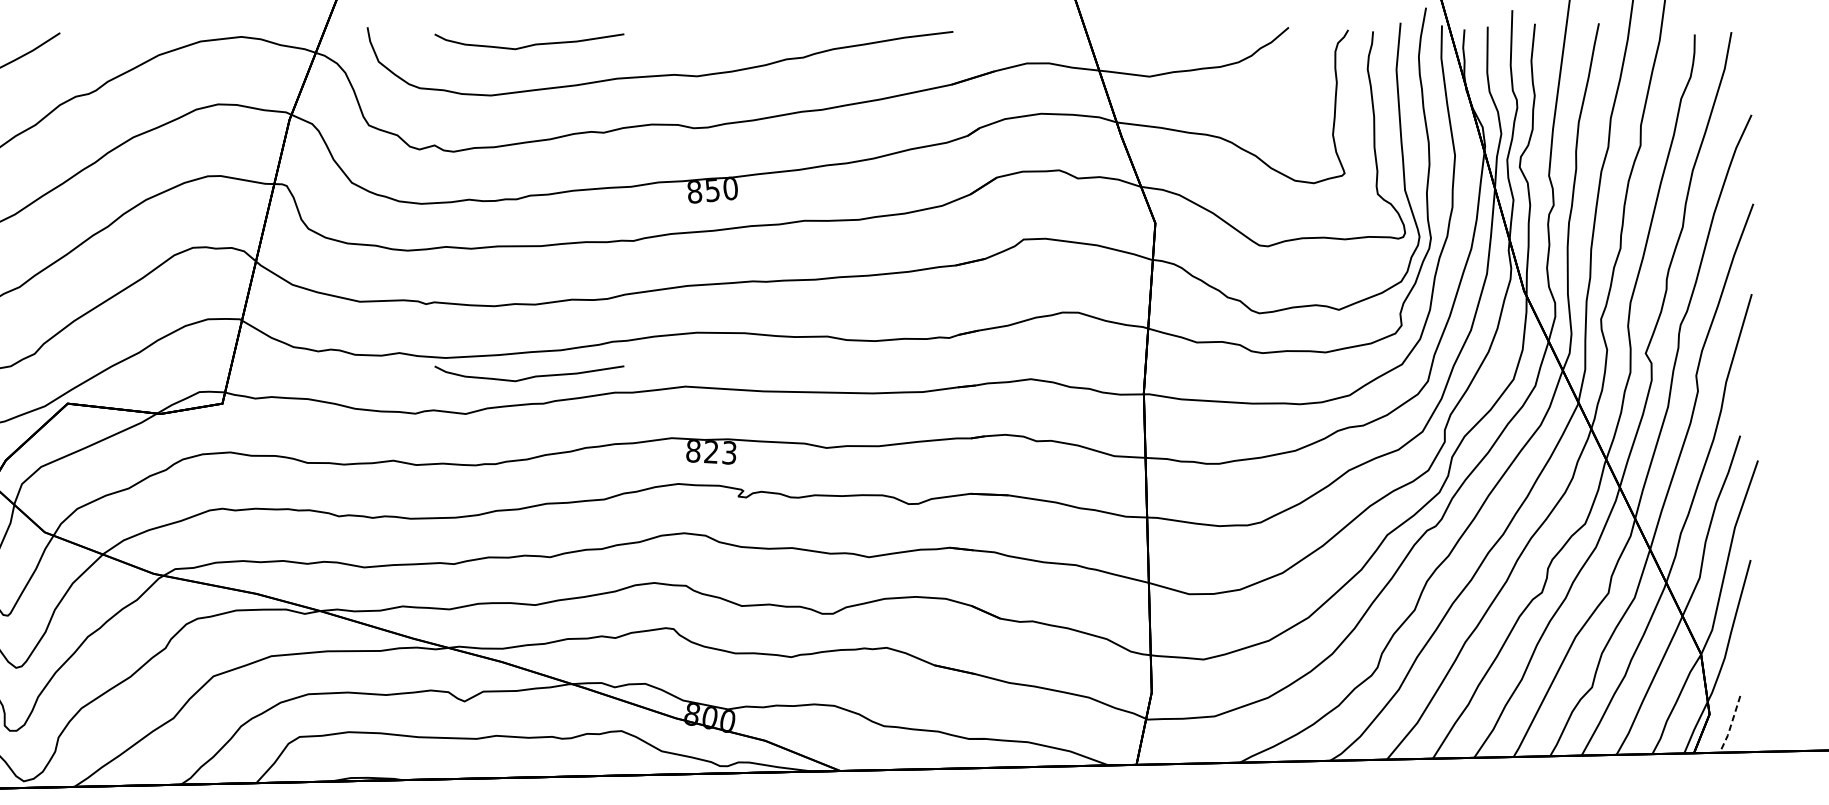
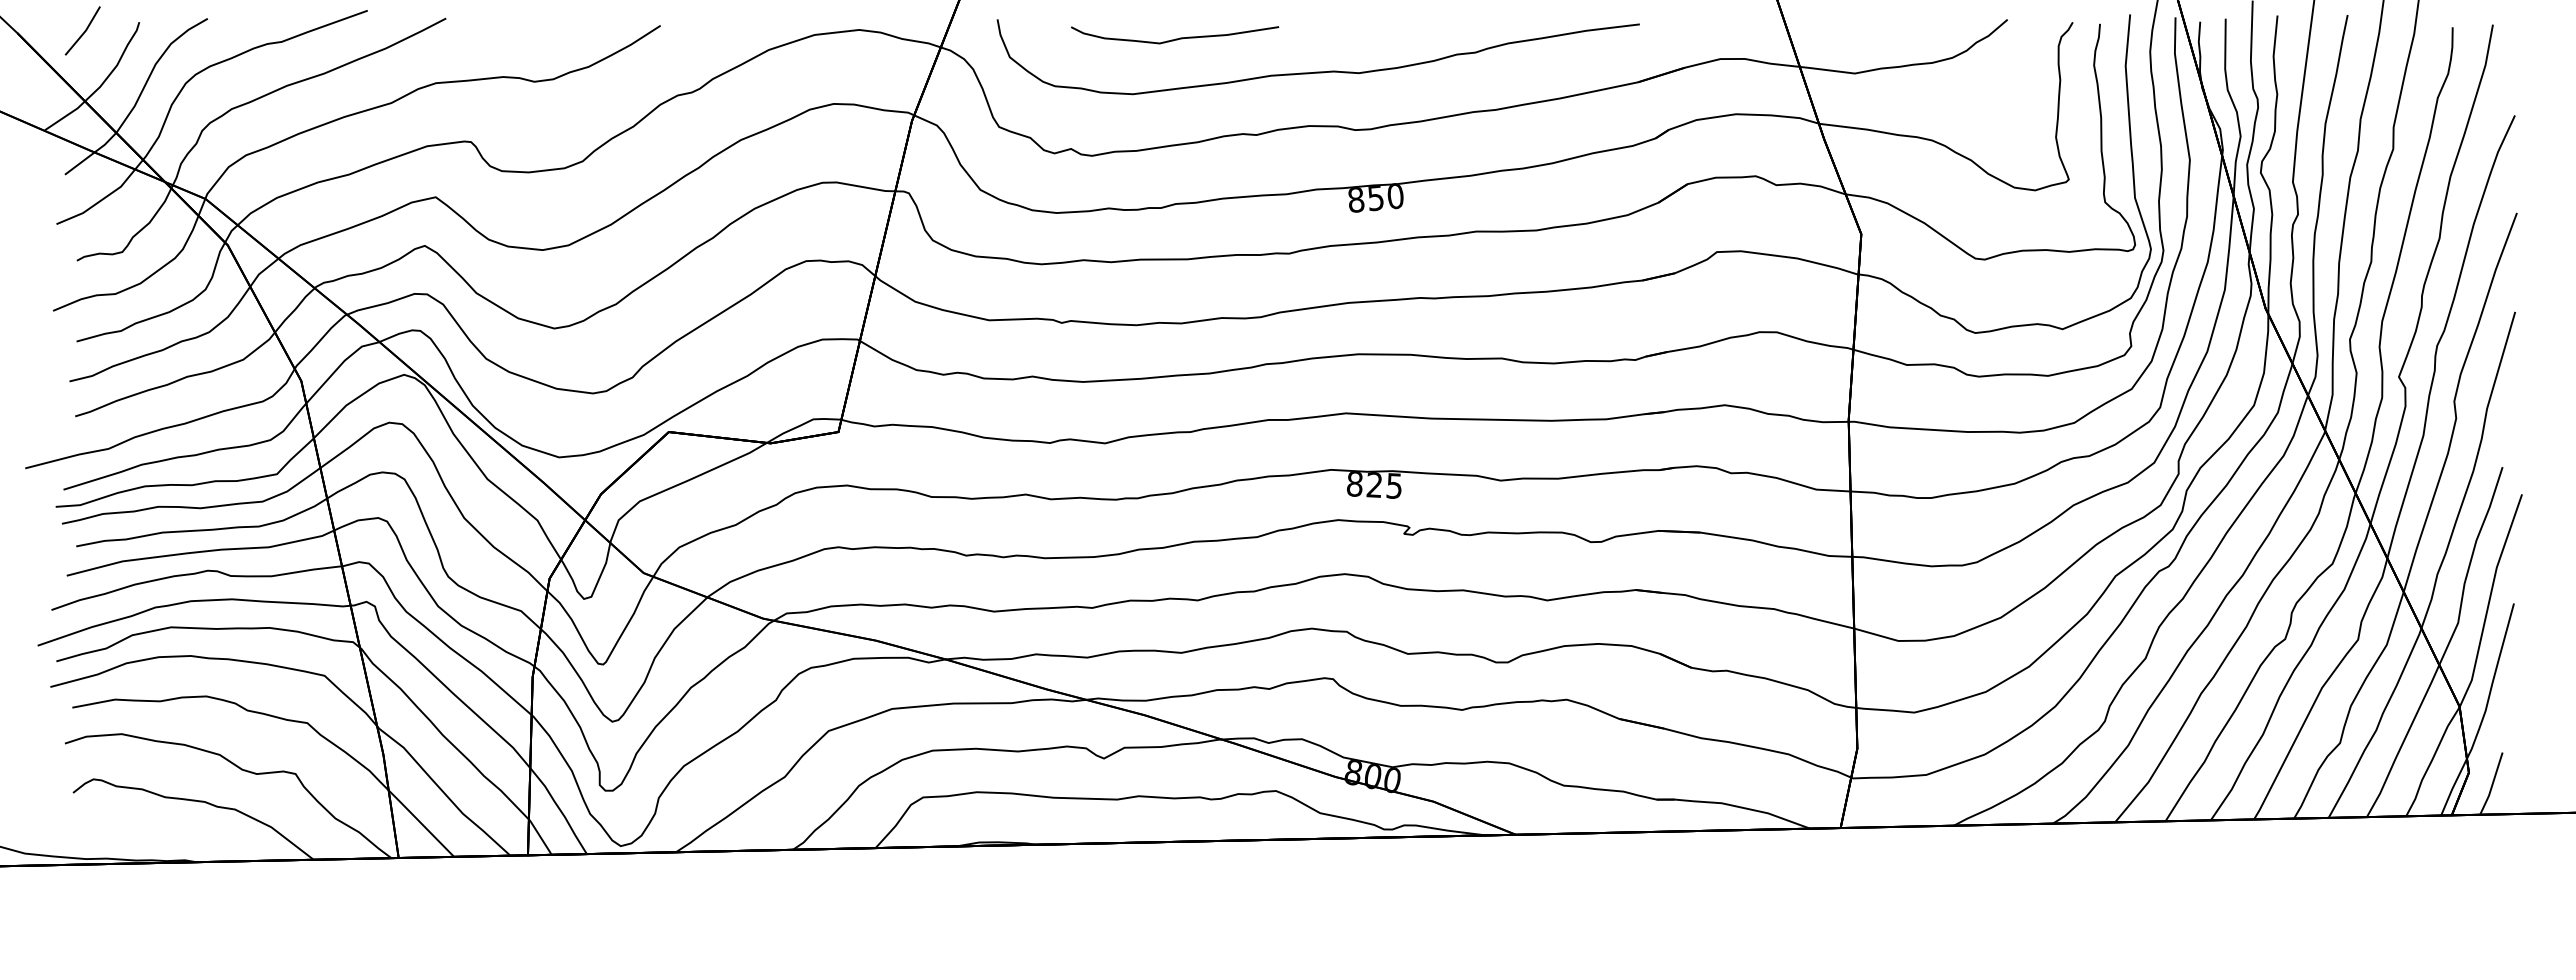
curve: (529, 376) -> (1175, 402), removed
text: (729, 452) -> (1394, 485), 823 -> 825
line: (1731, 726) -> (2492, 785), dashed -> solid

